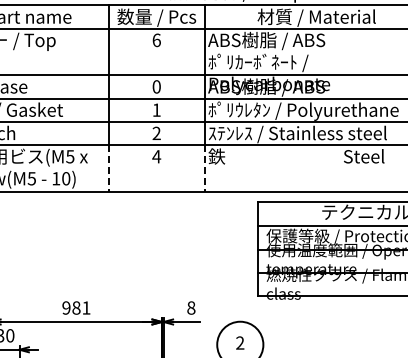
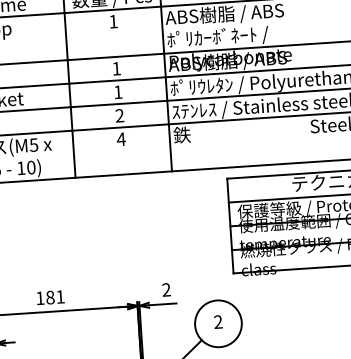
text: (156, 40) -> (113, 21), 6 -> 1
text: (156, 86) -> (116, 68), 0 -> 1
line: (109, 168) -> (74, 154), dashed -> solid
line: (204, 168) -> (170, 148), dashed -> solid
text: (66, 307) -> (40, 297), 981 -> 181
text: (191, 307) -> (166, 289), 8 -> 2

